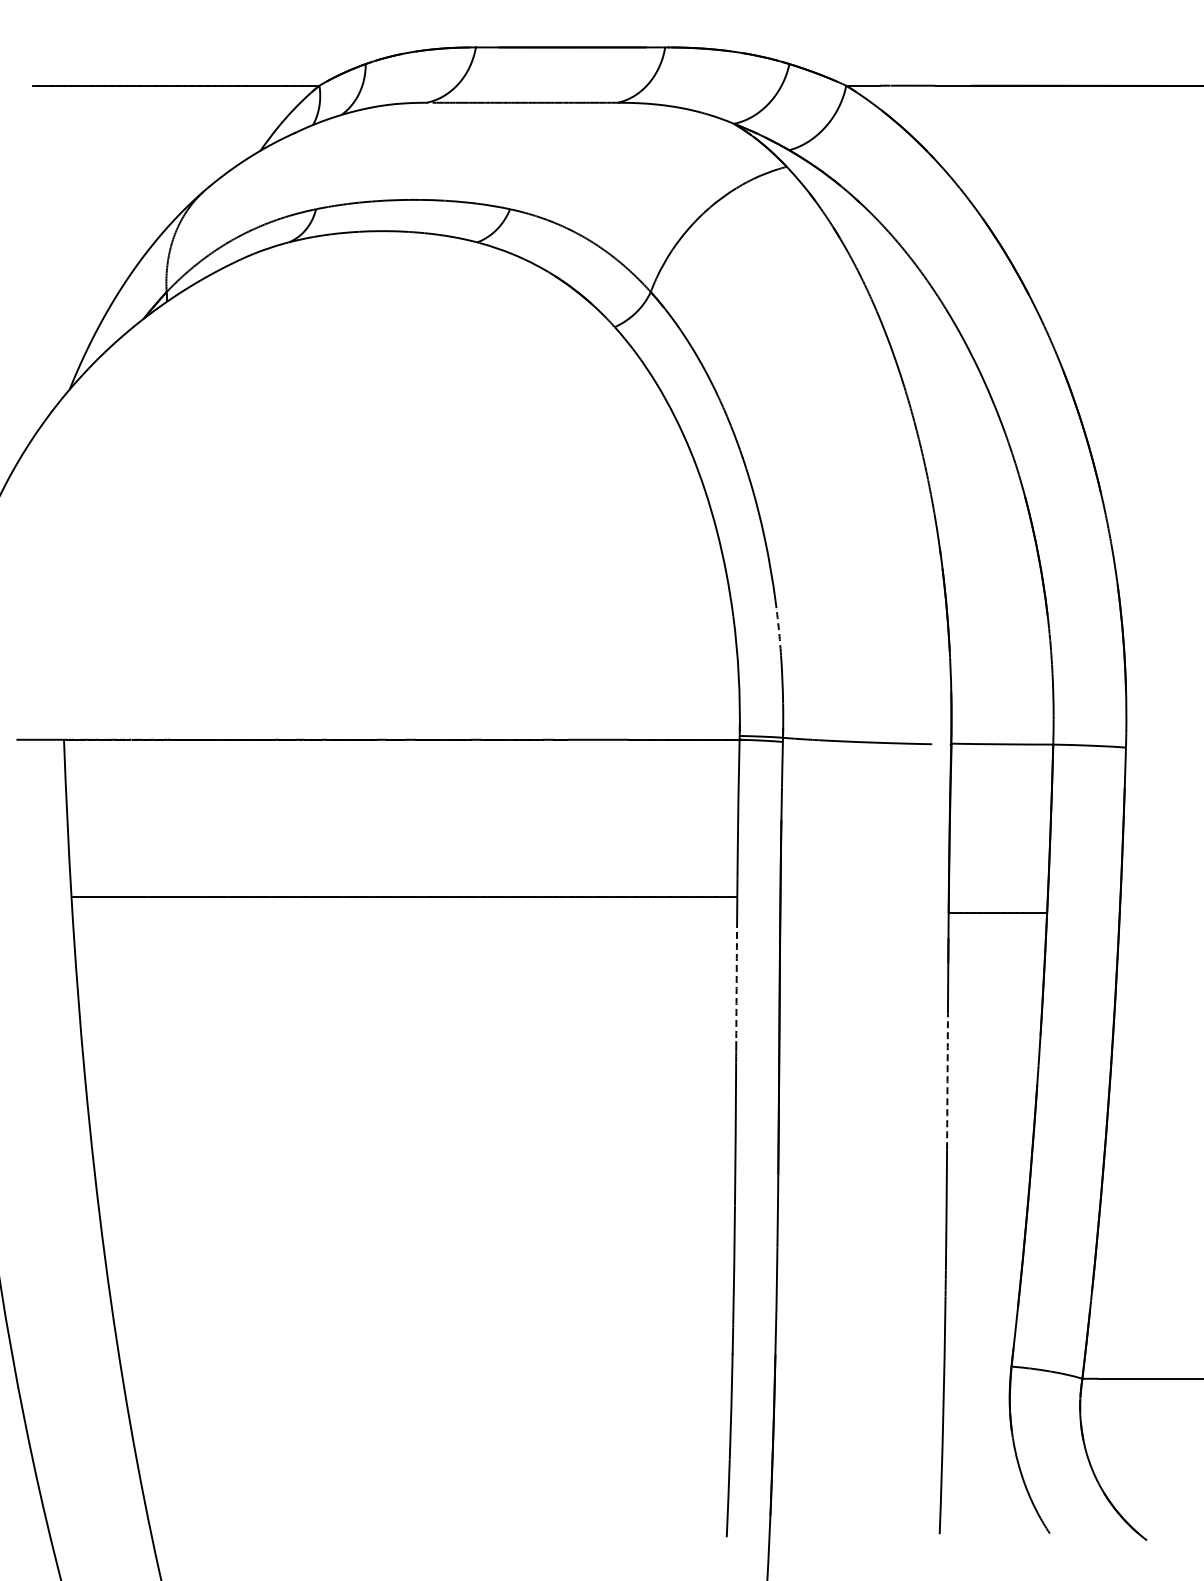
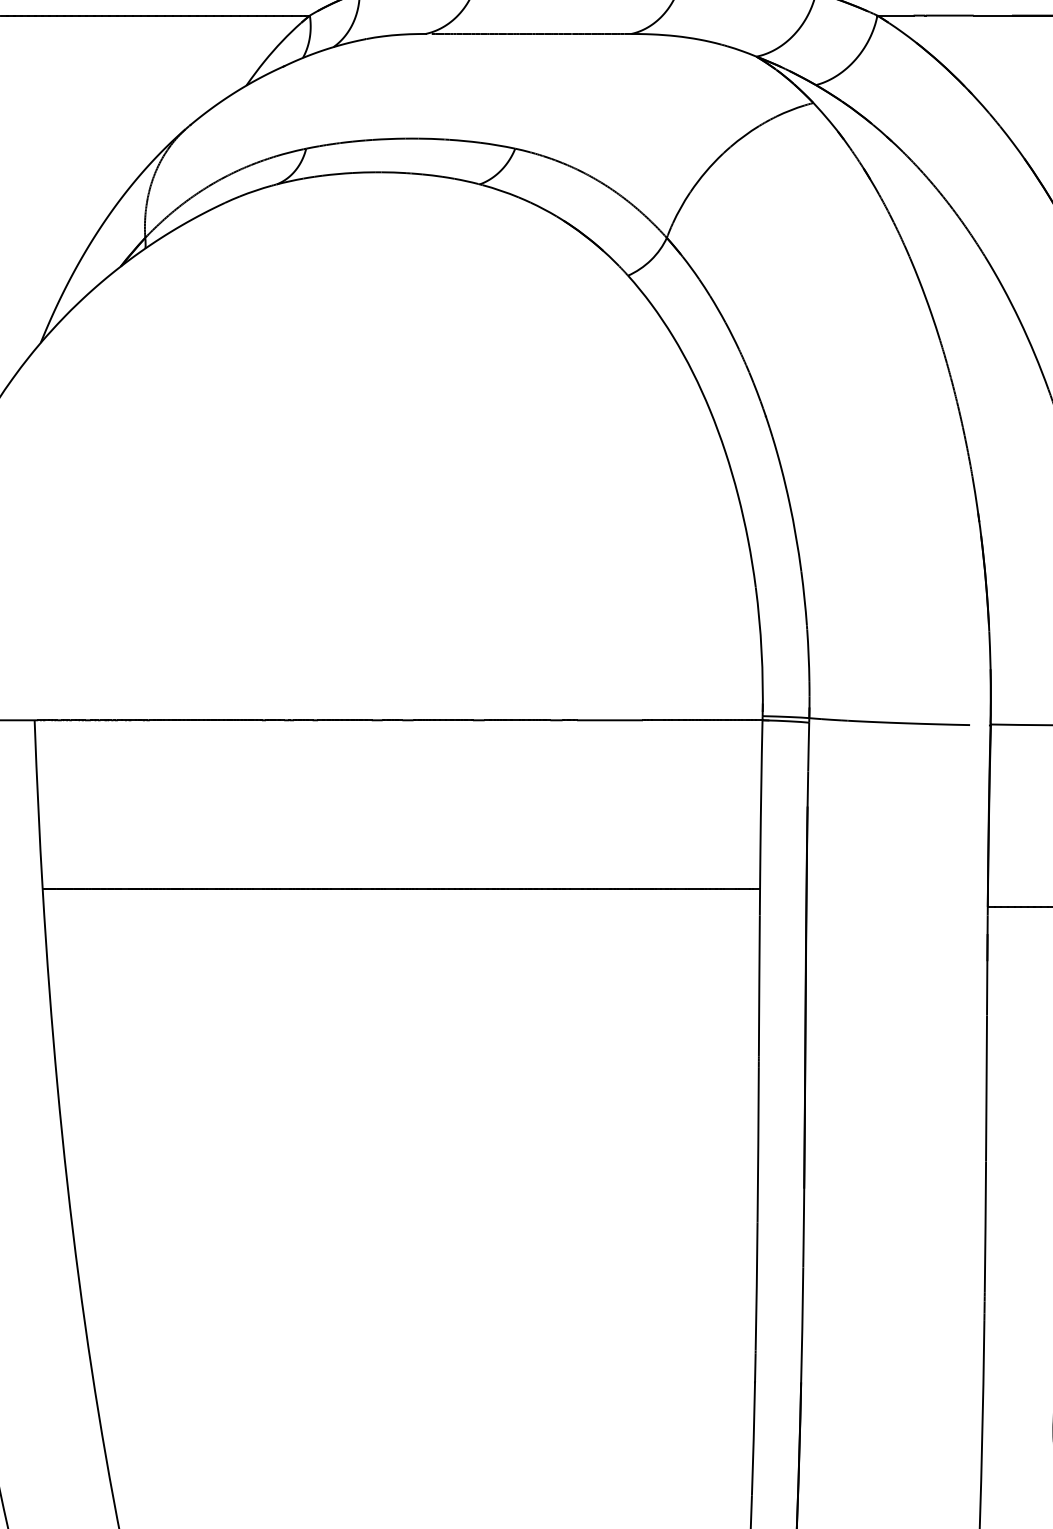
arc: (778, 626) -> (804, 598), dashed -> solid
arc: (736, 981) -> (759, 980), dashed -> solid
arc: (947, 1081) -> (986, 1088), dashed -> solid

